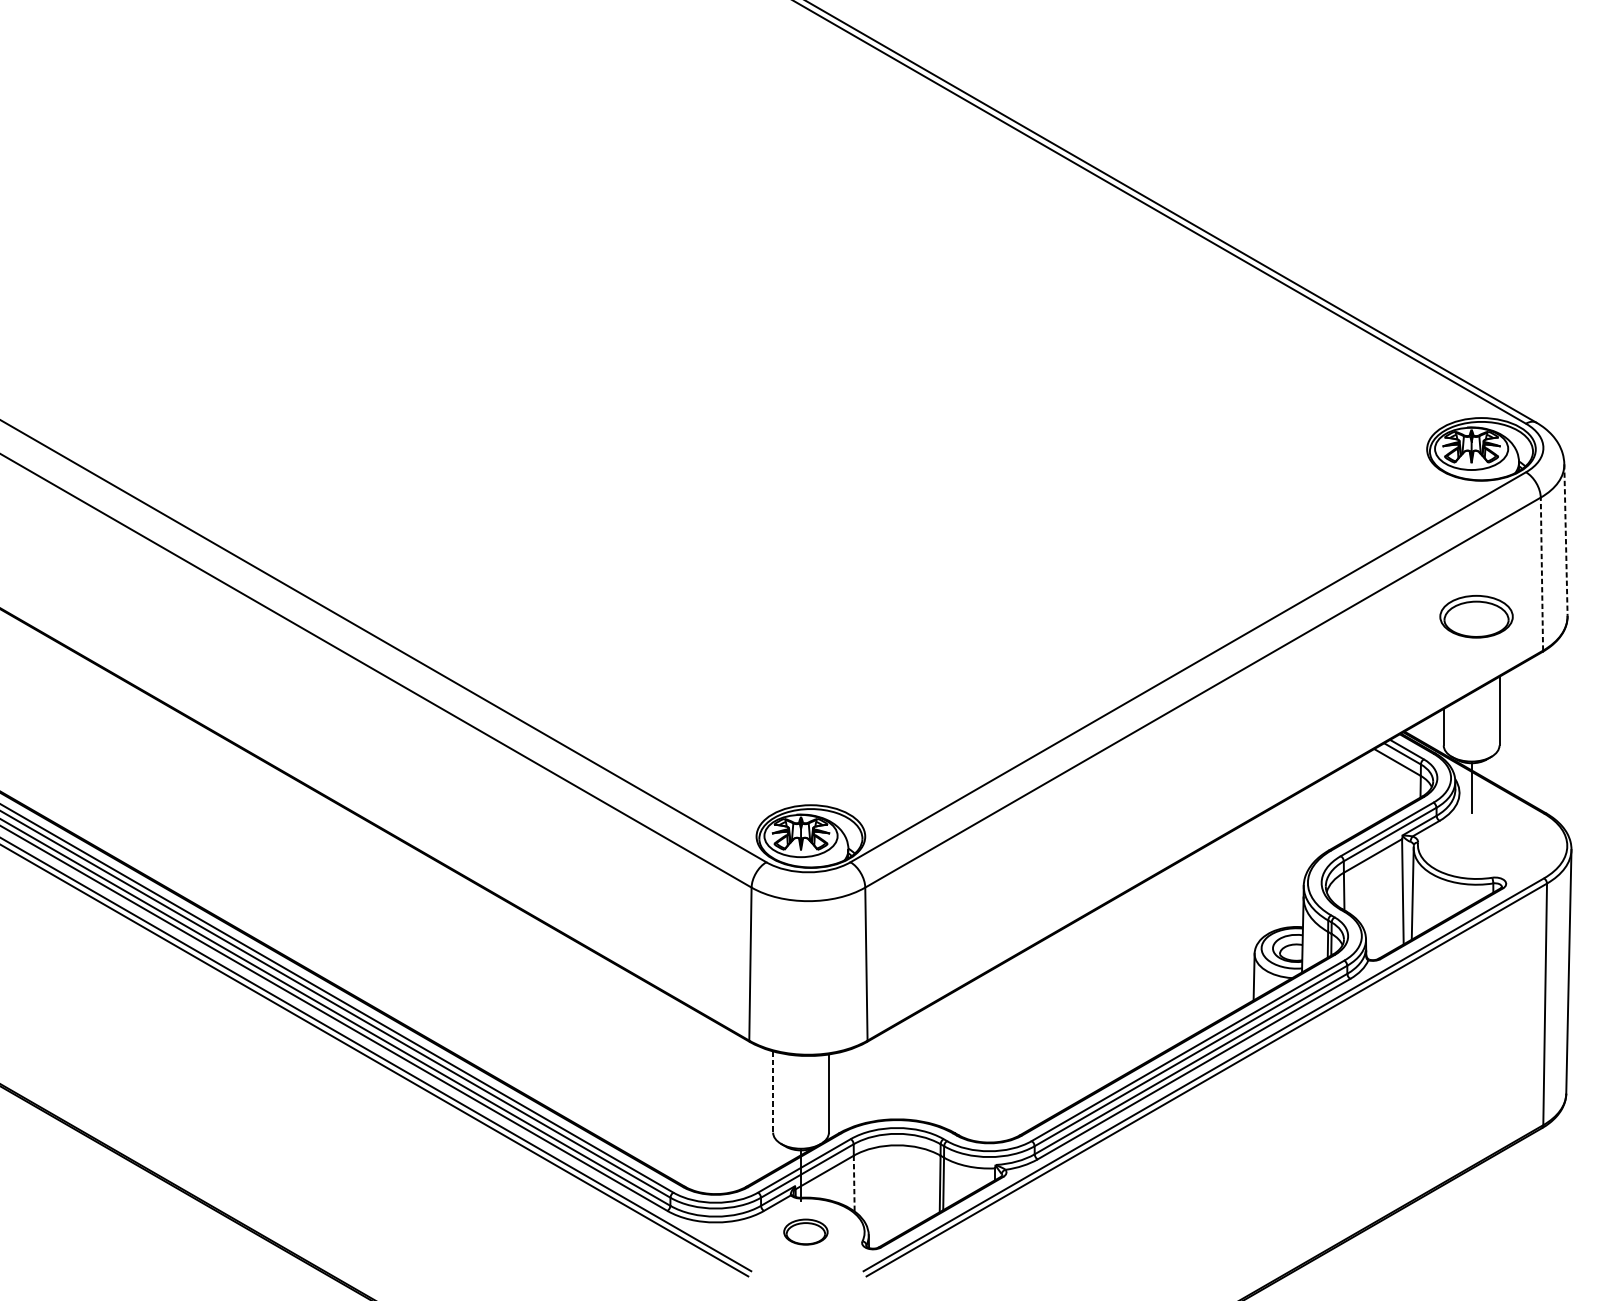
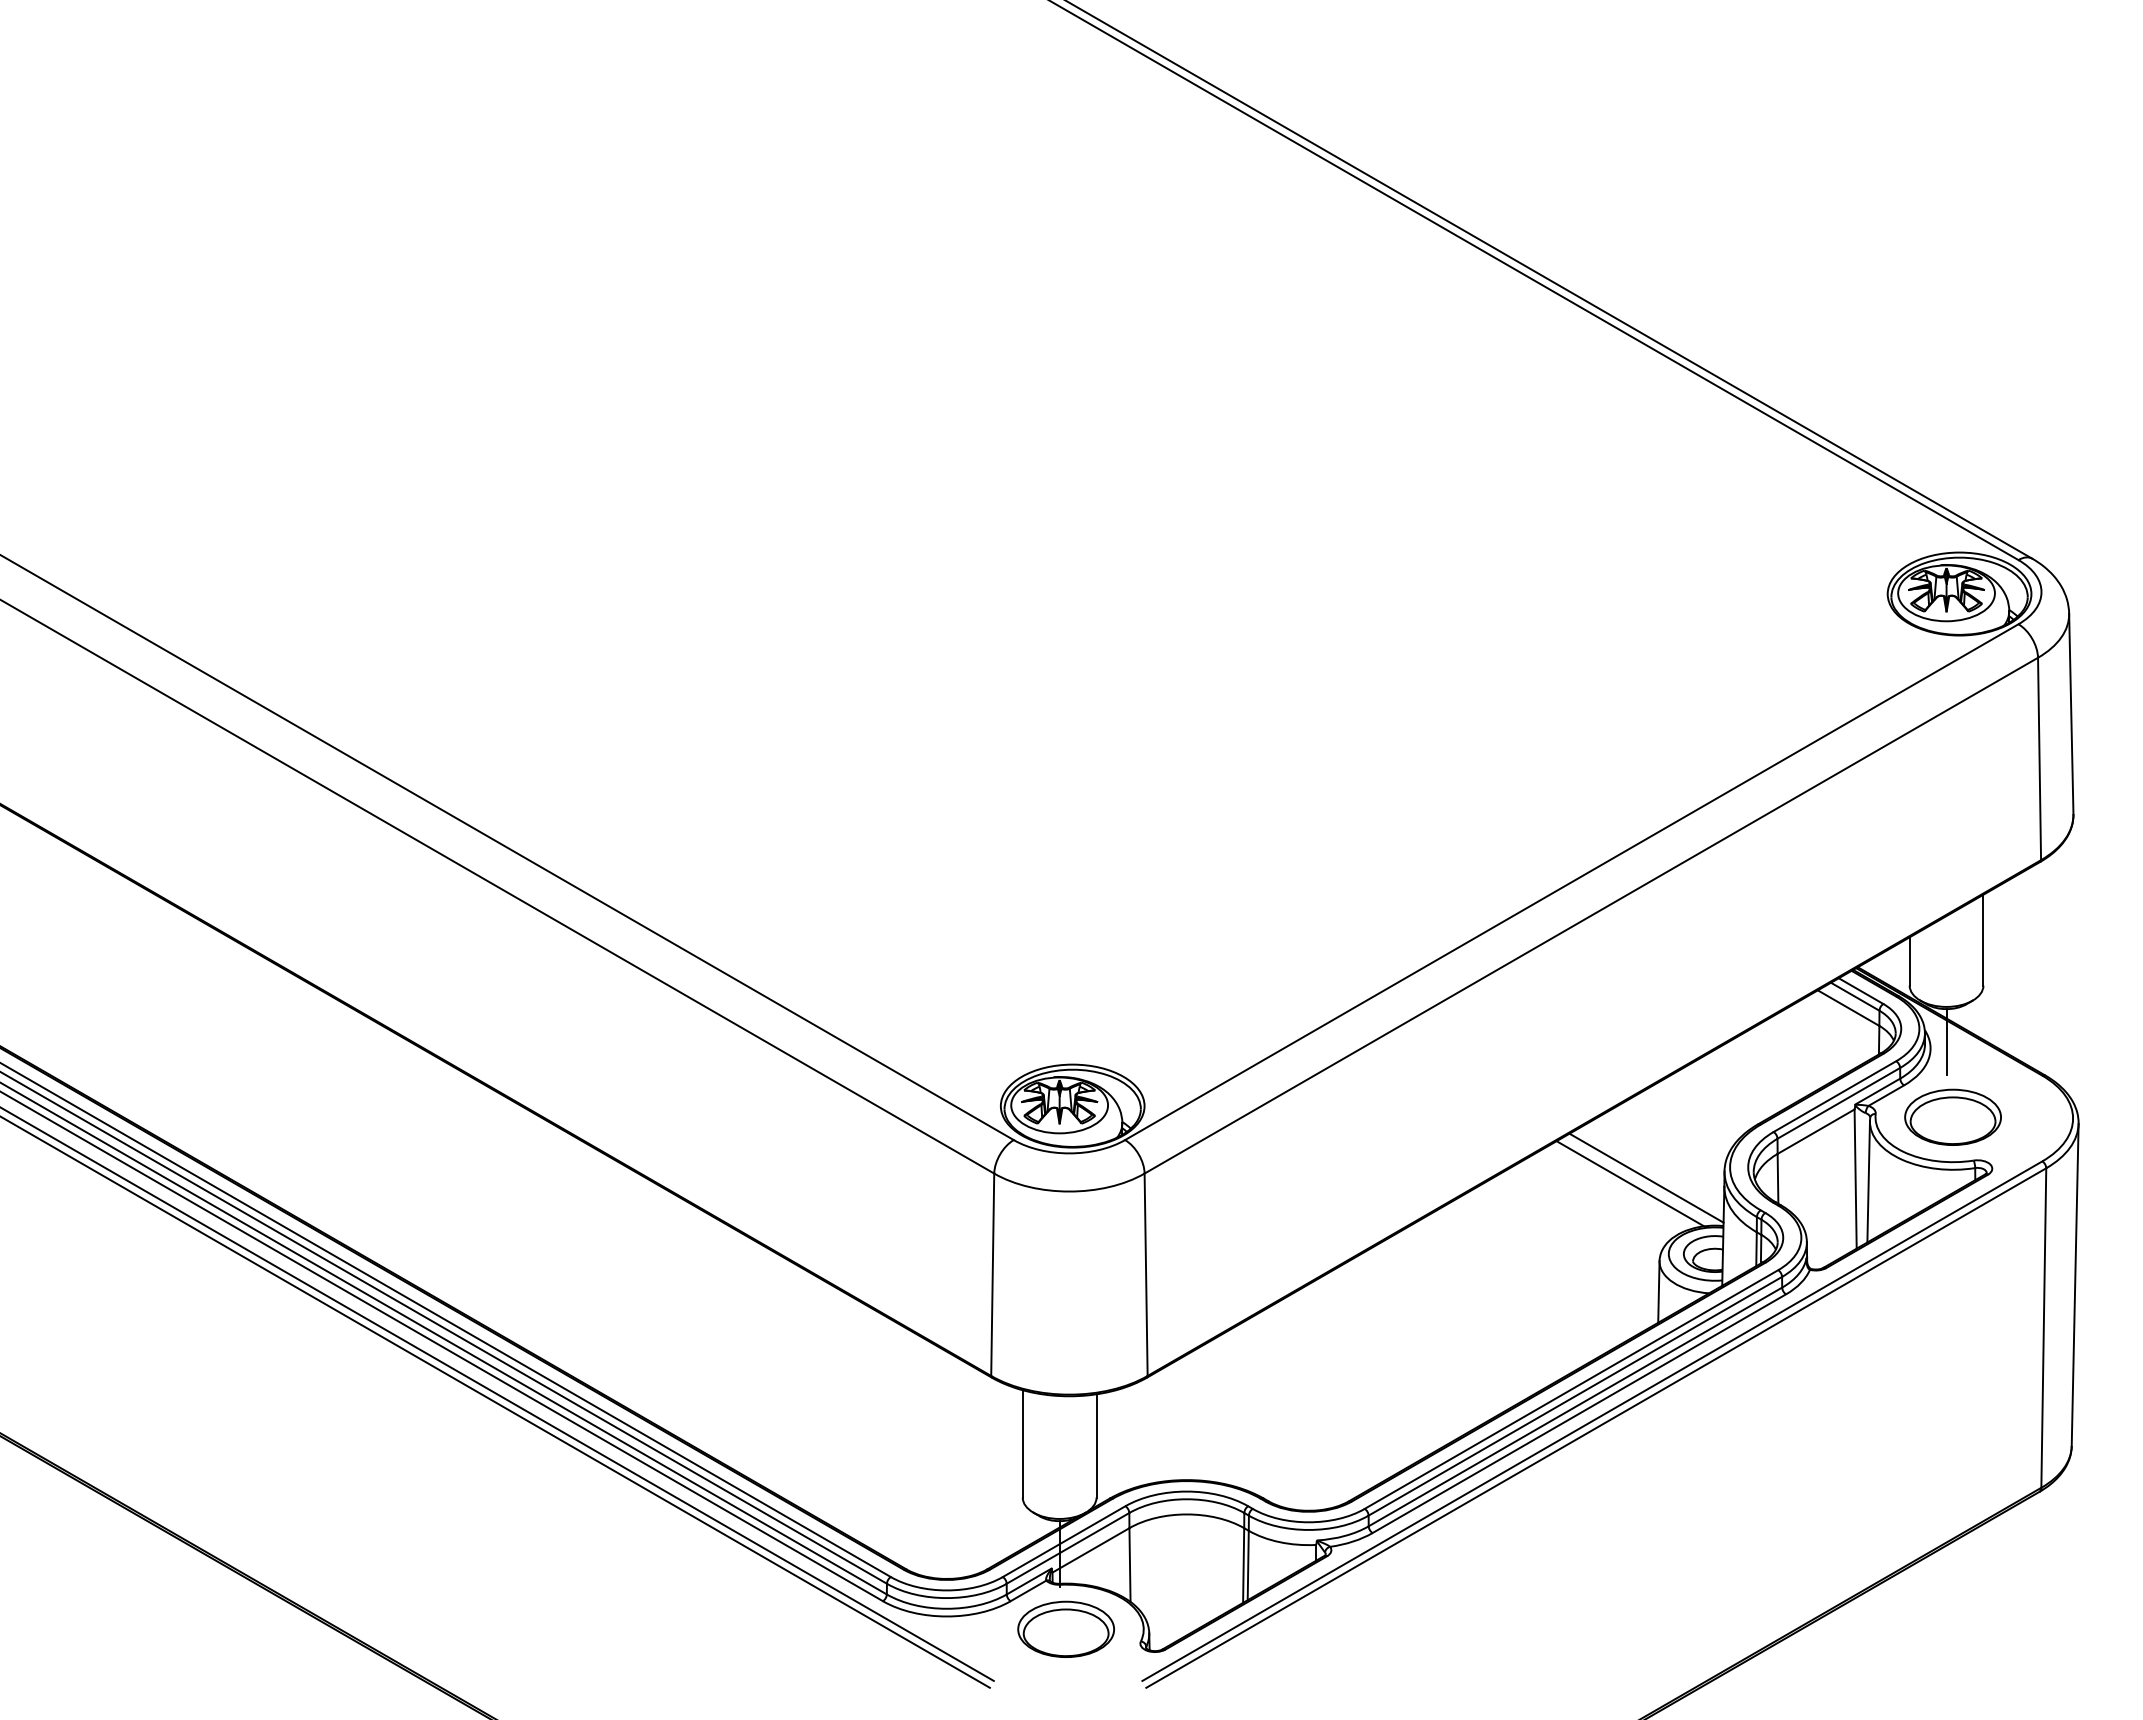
line: (1566, 540) -> (2071, 714), dashed -> solid
line: (1541, 573) -> (2039, 758), dashed -> solid
part: (1476, 616) -> (1952, 1116), moved
line: (1244, 890) -> (1646, 1177), added
line: (1232, 895) -> (1630, 1183), added
line: (772, 1091) -> (1022, 1443), dashed -> solid
line: (854, 1183) -> (1130, 1565), dashed -> solid
part: (805, 1231) -> (1065, 1628), size x1.67

